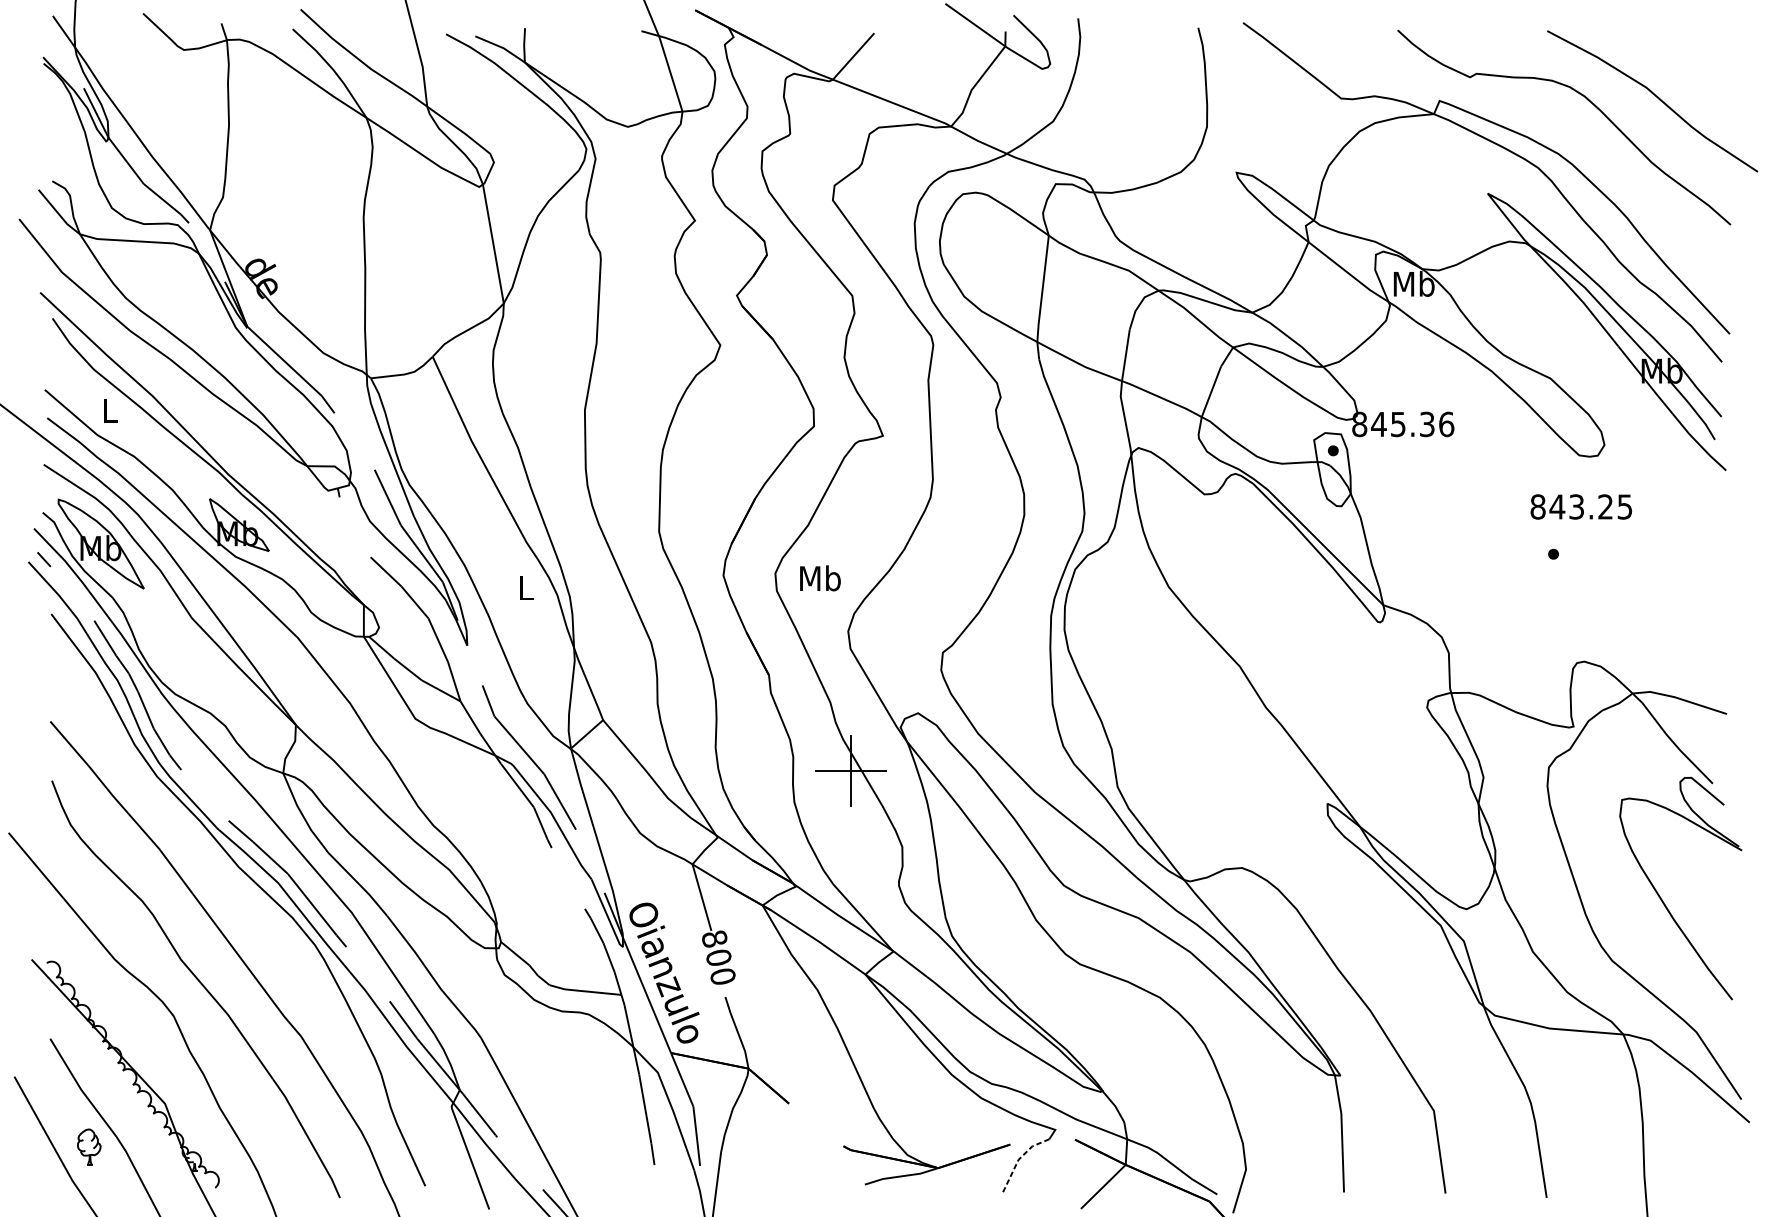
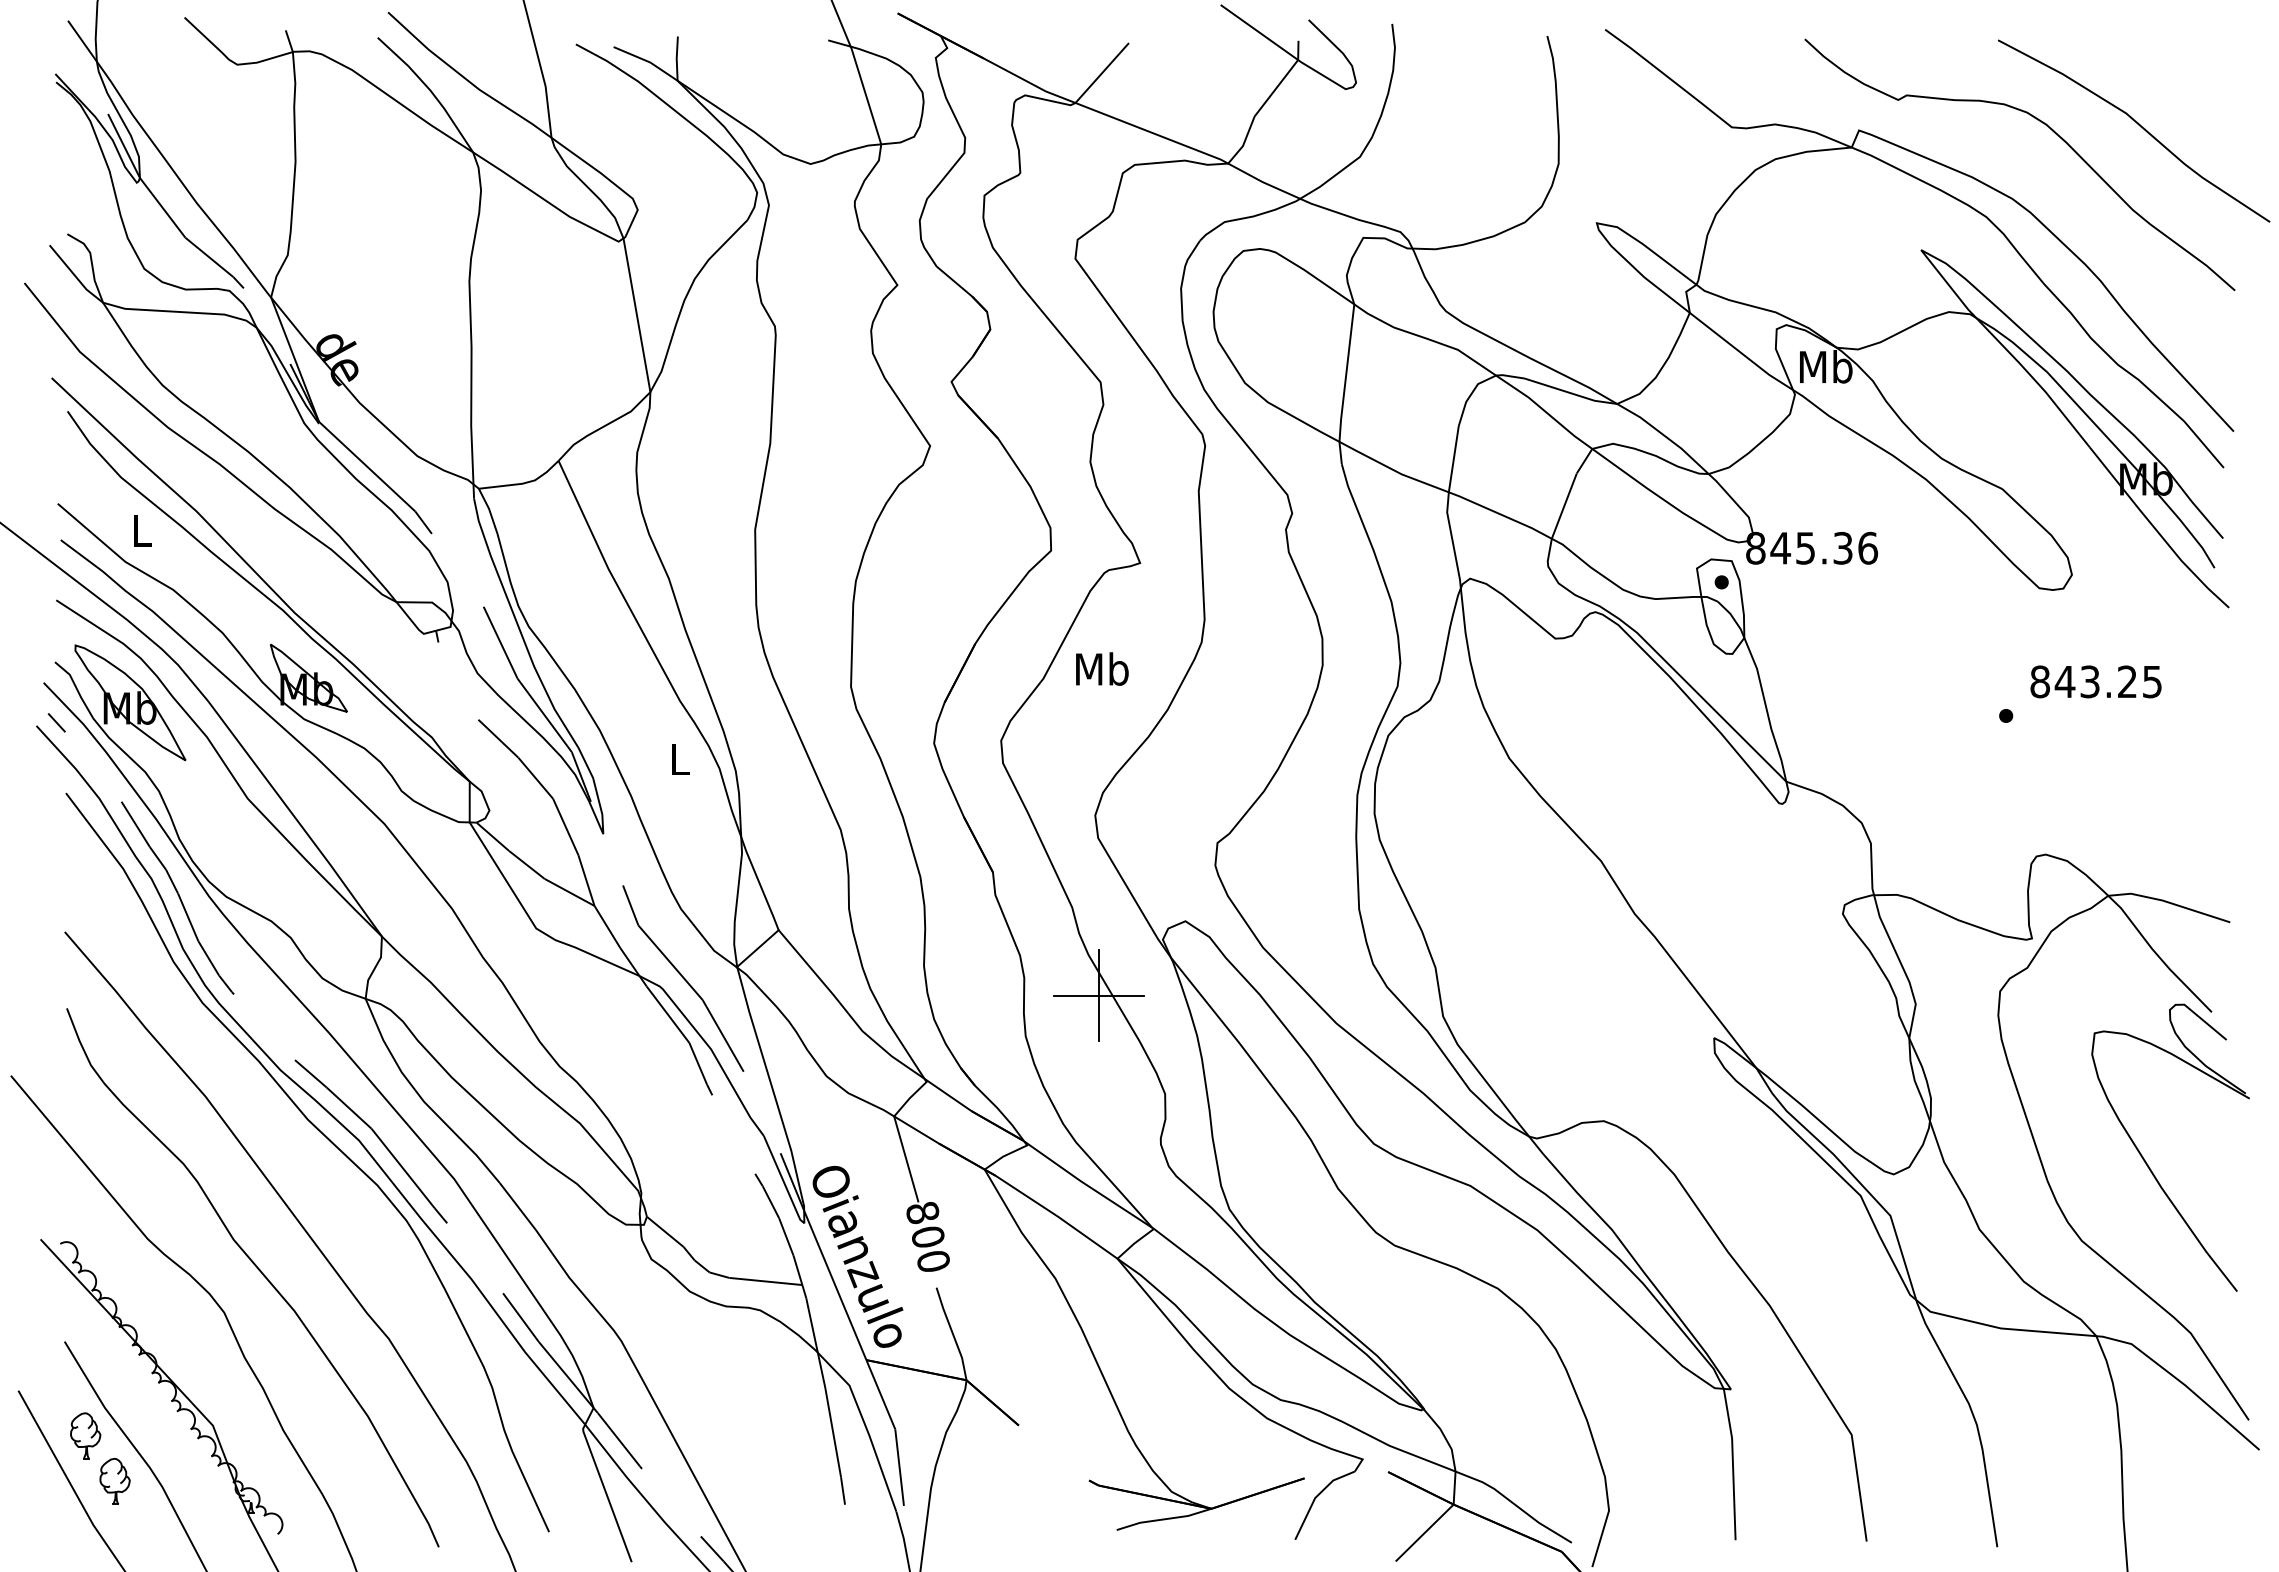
text: (1580, 506) -> (2095, 681), moved
text: (820, 577) -> (1102, 668), moved
part: (66, 1111) -> (85, 1435), added
line: (1019, 1158) -> (1316, 1496), dashed -> solid

